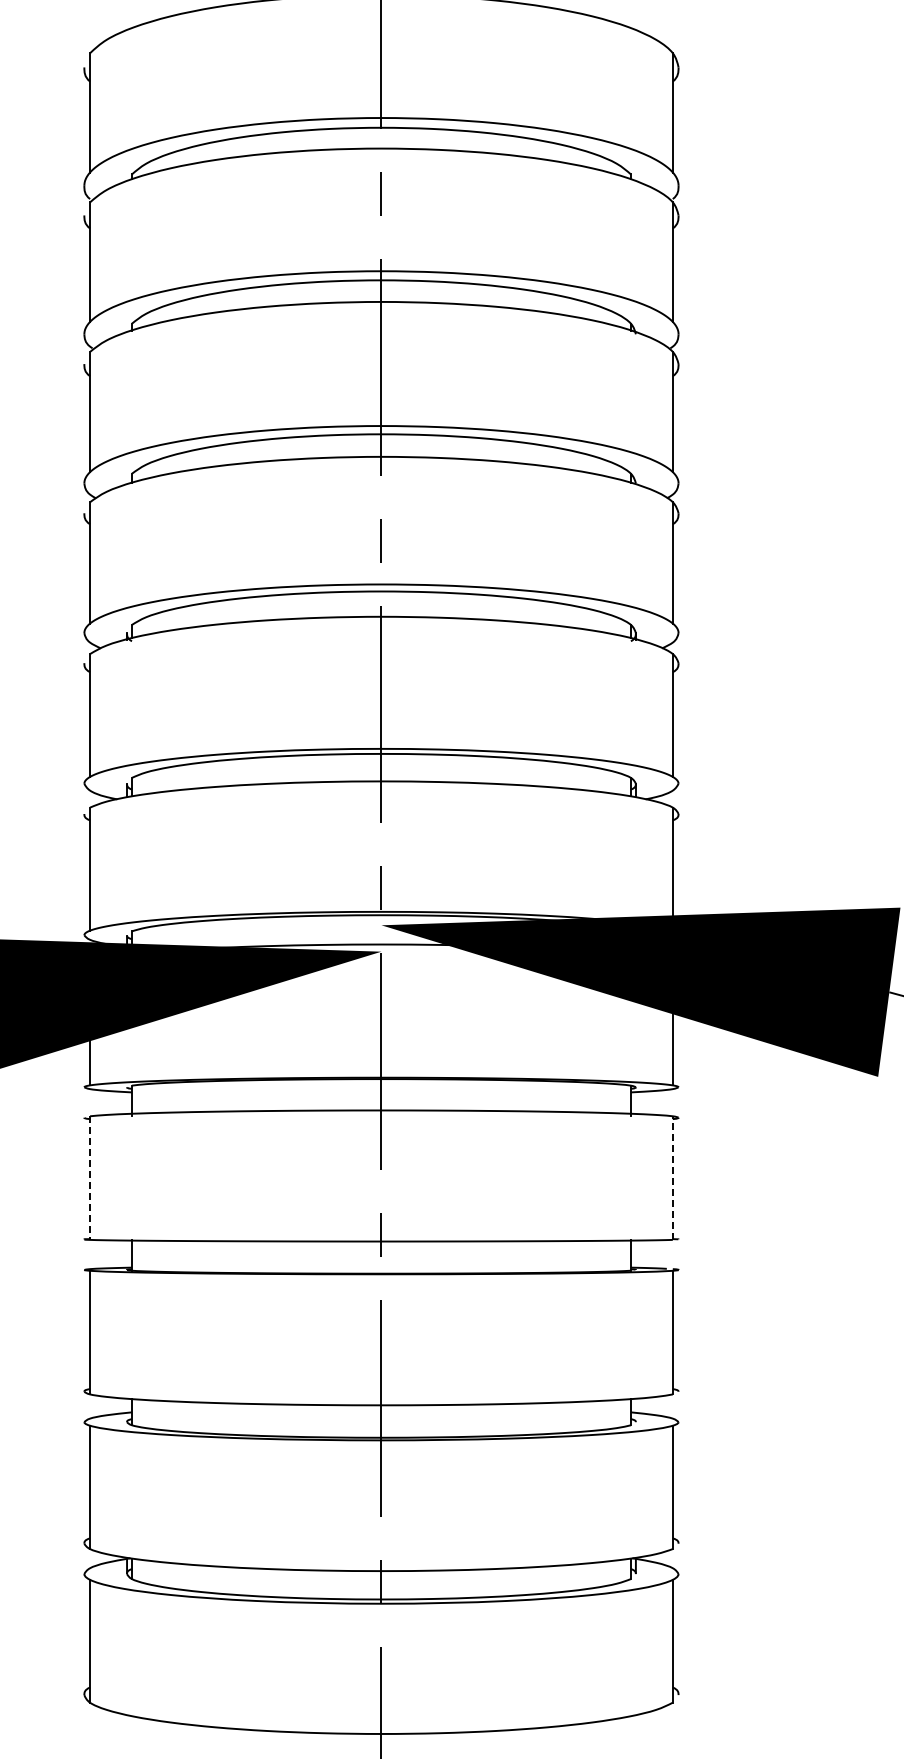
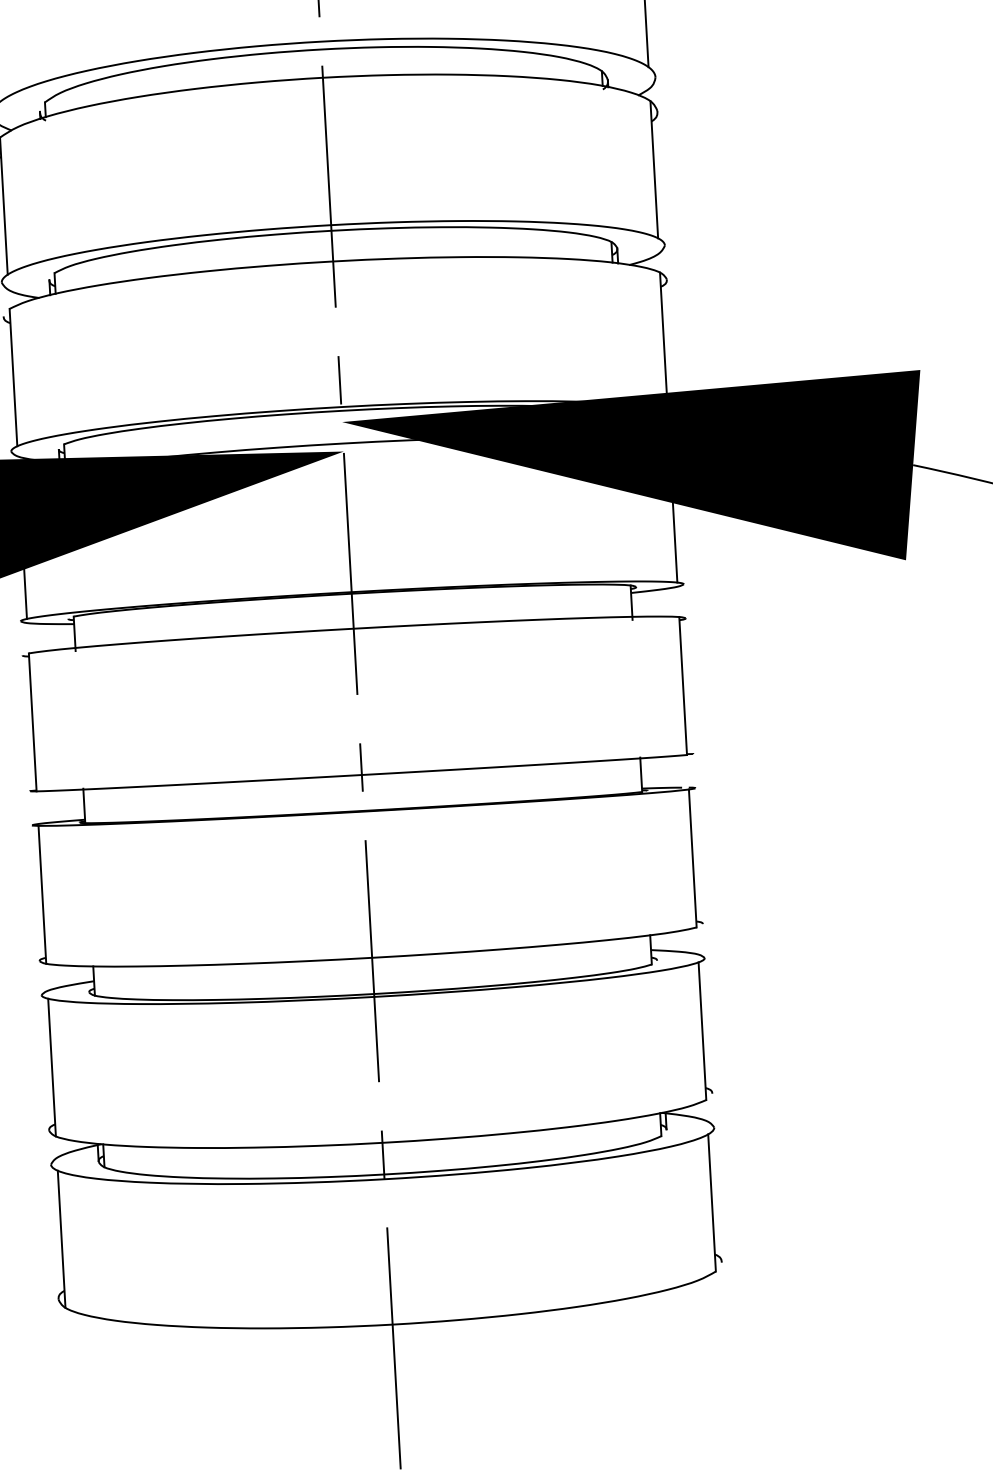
line: (90, 1178) -> (33, 722), dashed -> solid
line: (672, 1178) -> (682, 686), dashed -> solid

